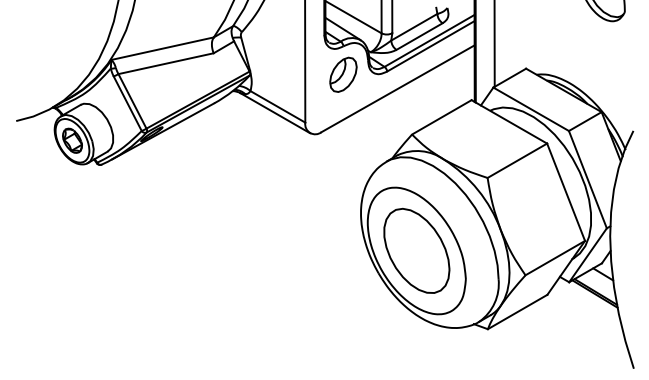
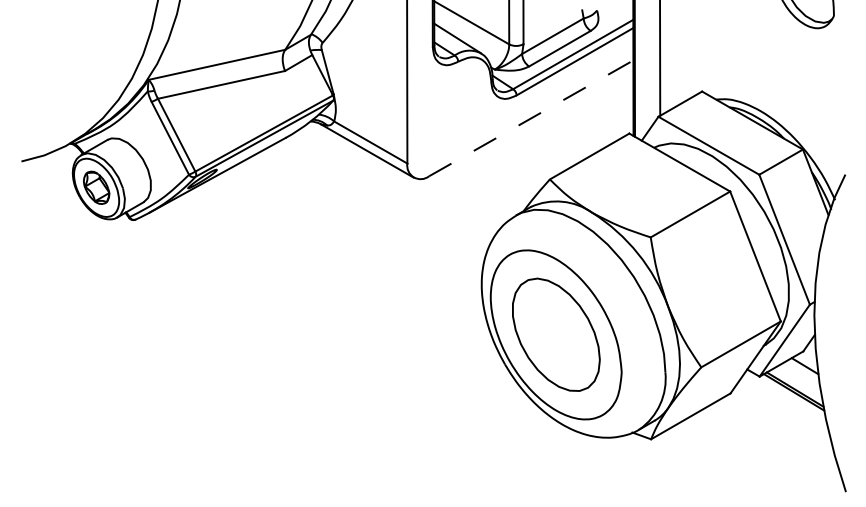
part: (343, 74) -> (458, 99), removed
line: (398, 88) -> (531, 118), solid -> dashed

